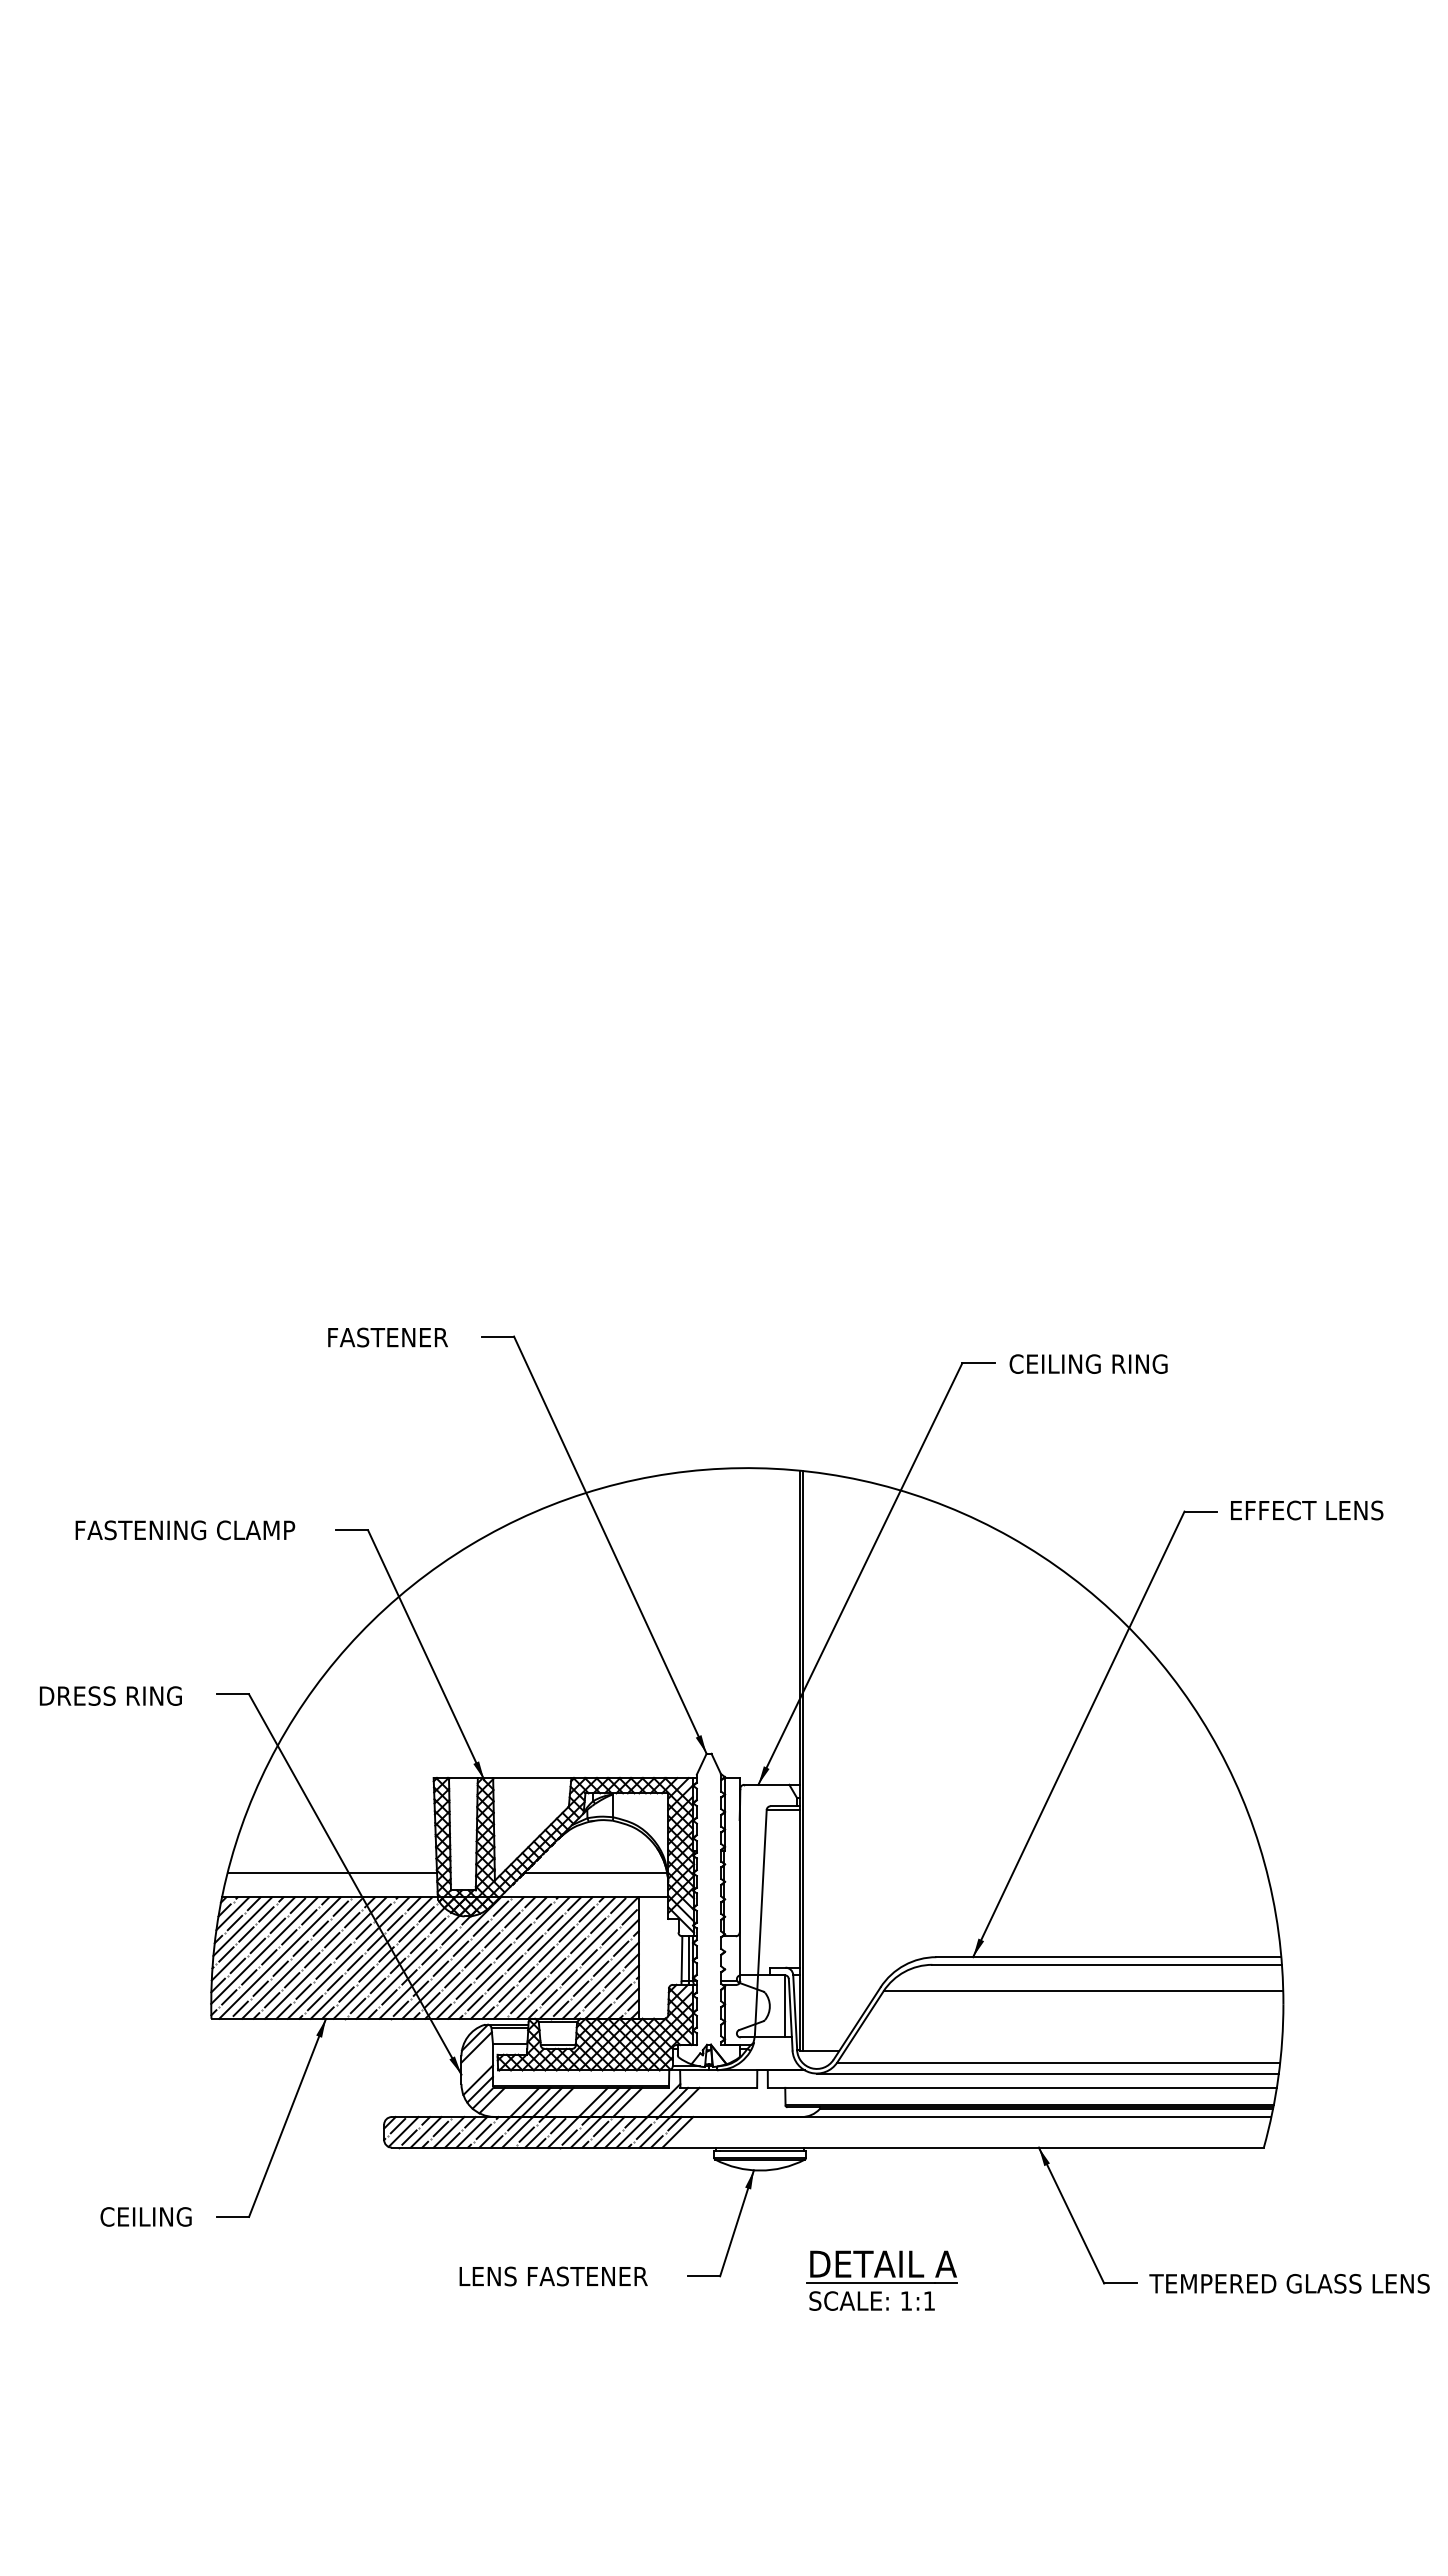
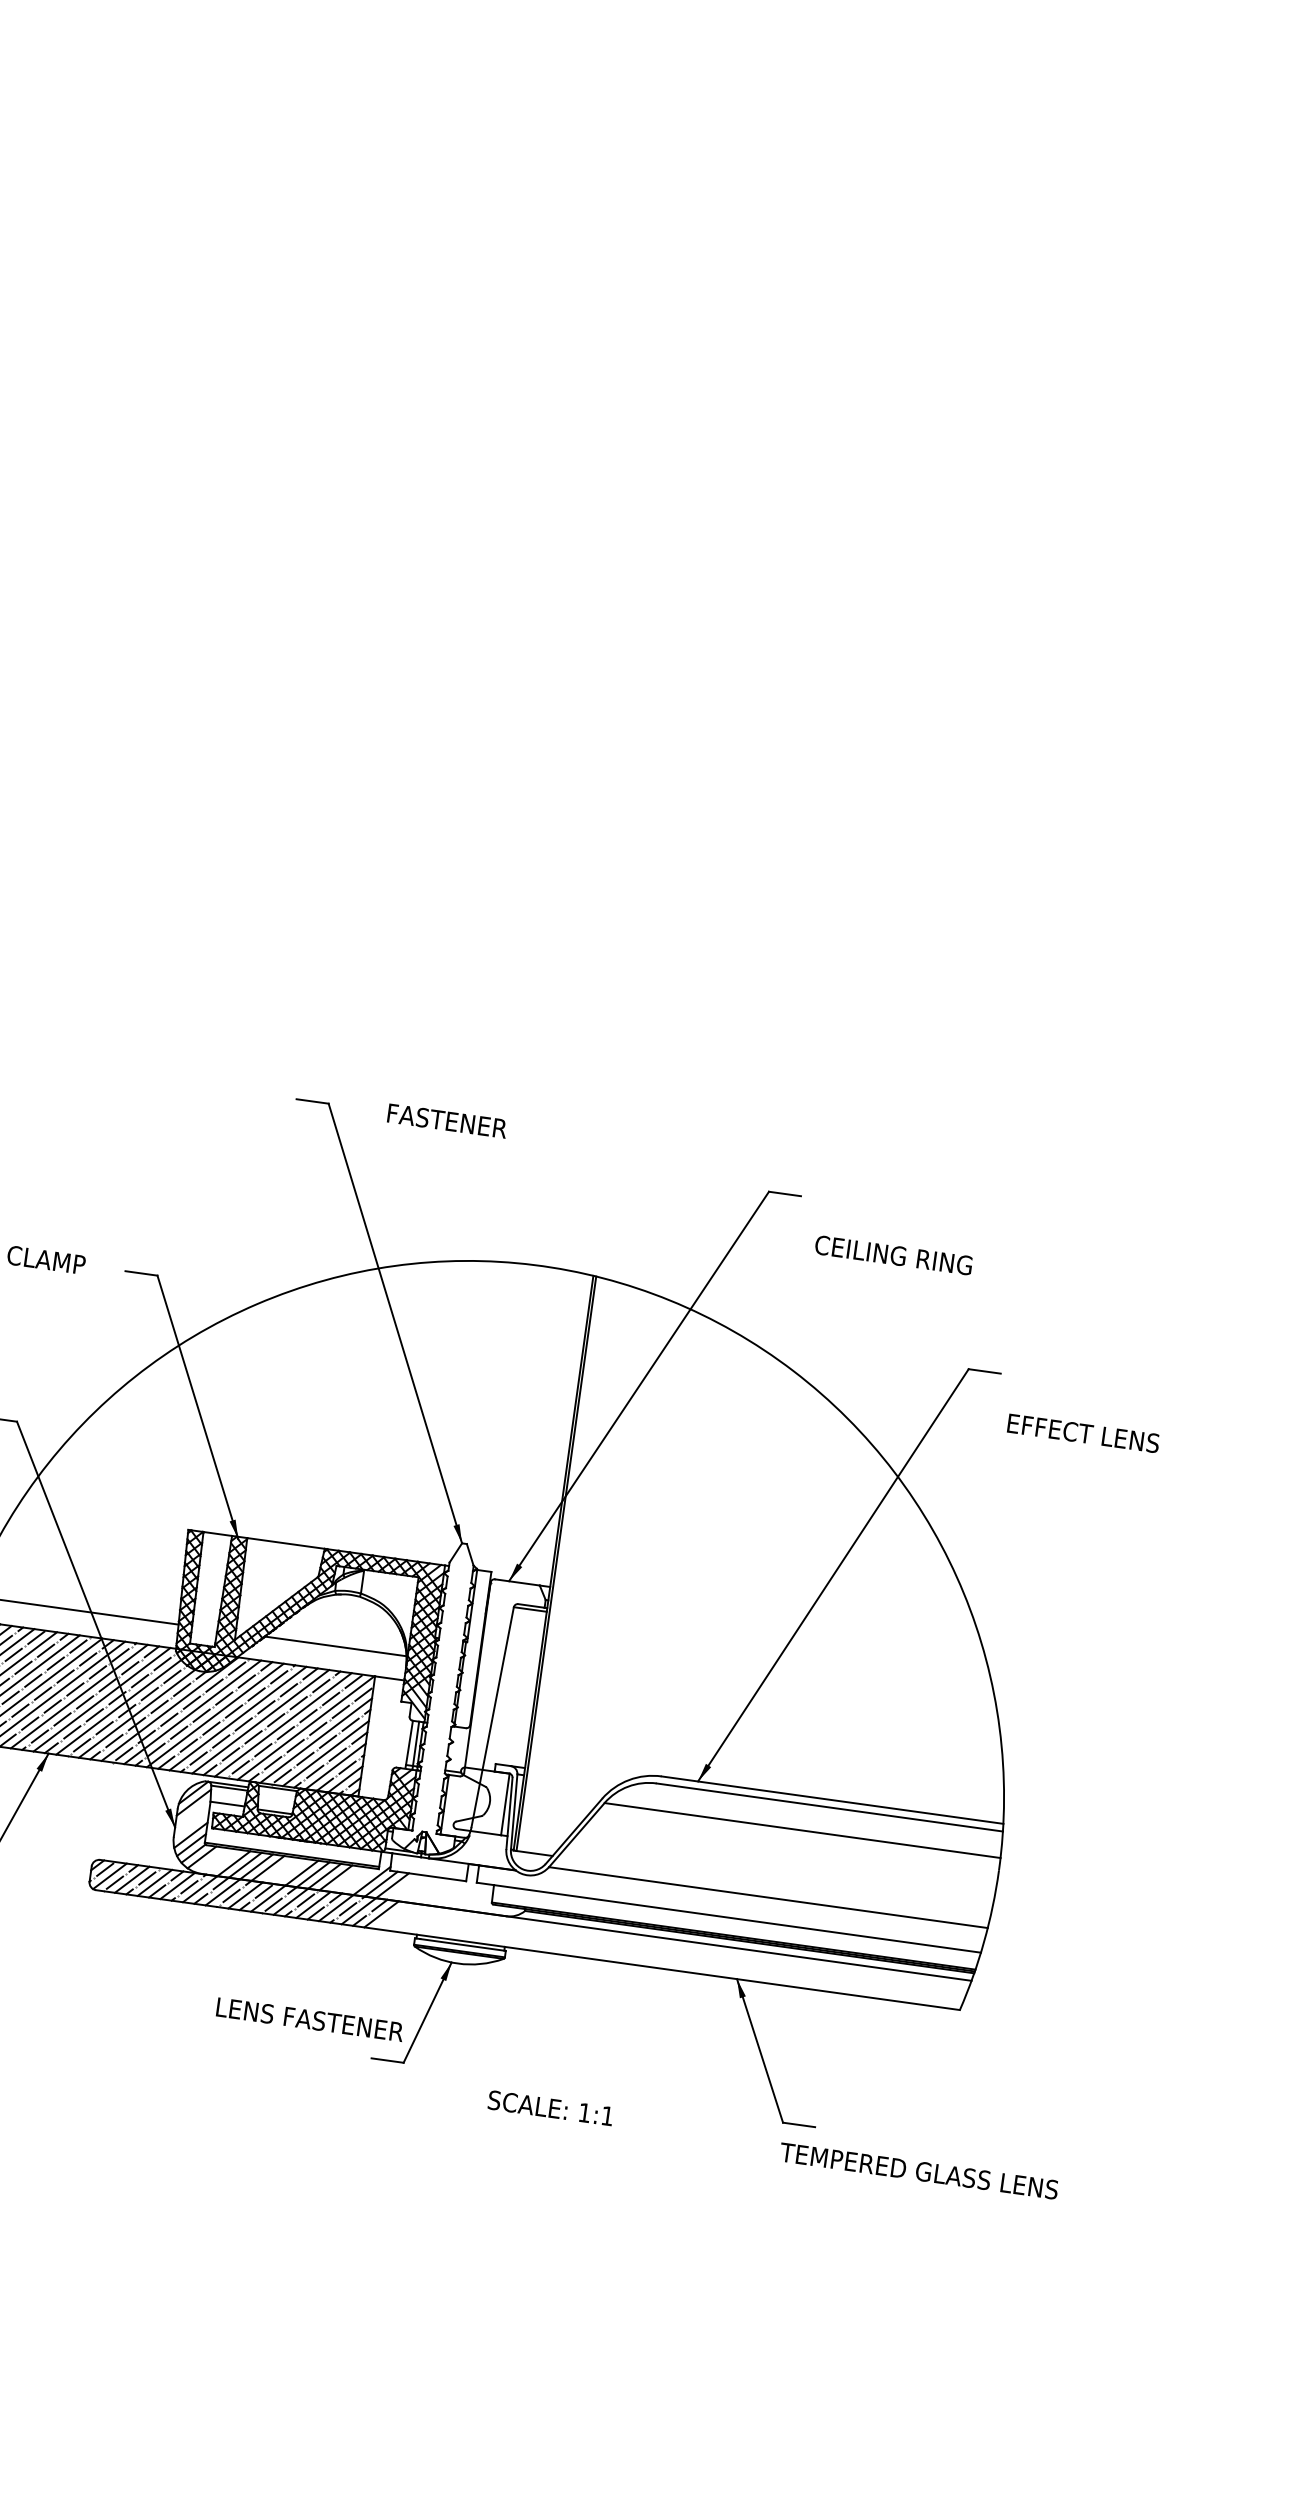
text: (387, 1337) -> (446, 1121), moved
text: (1088, 1363) -> (893, 1254), moved
text: (1307, 1510) -> (1083, 1433), moved
line: (1047, 2073) -> (755, 1906), removed
part: (881, 2266) -> (564, 2075), removed
text: (553, 2276) -> (310, 2019), moved
text: (1289, 2283) -> (919, 2170), moved

